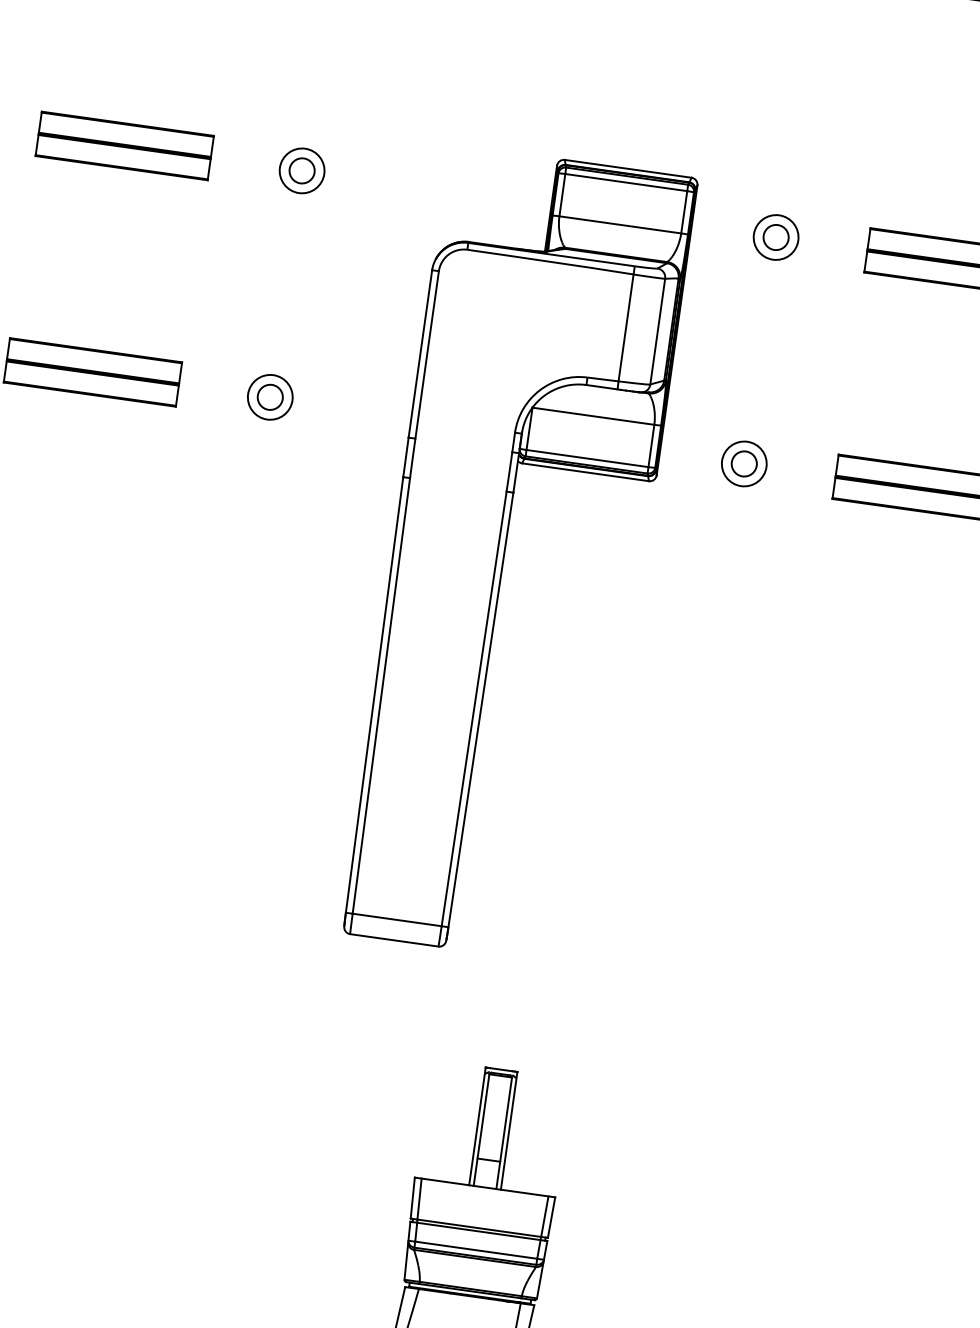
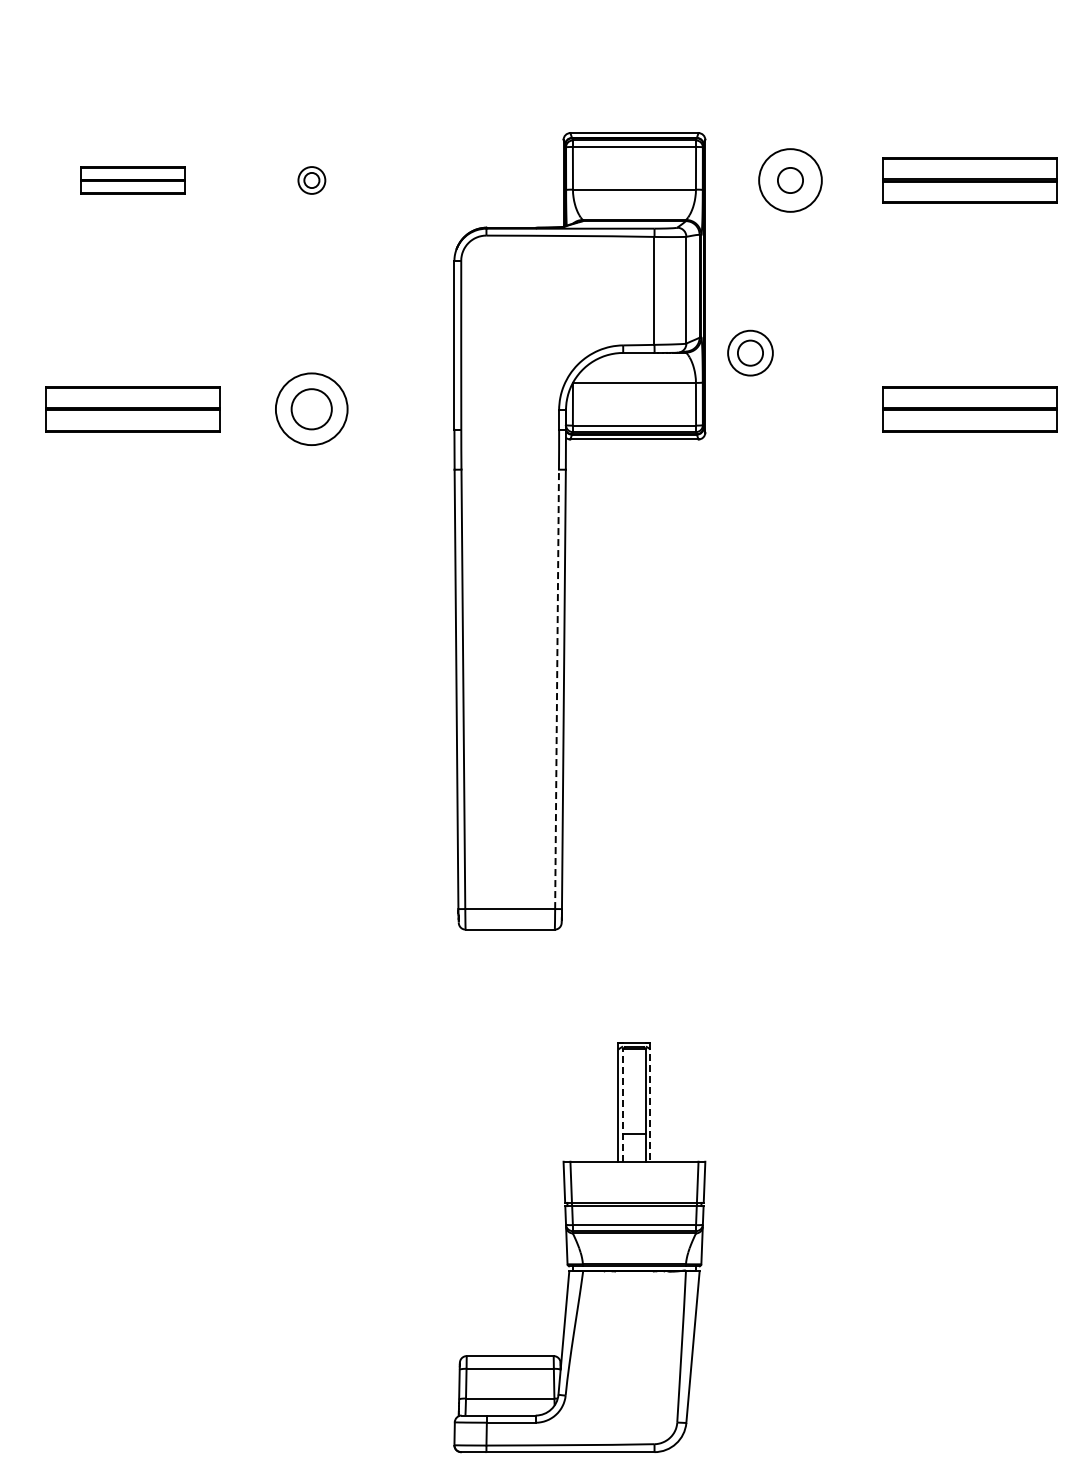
part: (124, 145) -> (132, 180), size x0.6
part: (301, 170) -> (311, 180), size x0.6
circle: (776, 237) -> (790, 180), size x1.4
part: (270, 396) -> (311, 408), size x1.6
part: (744, 463) -> (750, 352), moved
line: (474, 709) -> (557, 689), solid -> dashed
line: (482, 1129) -> (623, 1104), solid -> dashed
line: (509, 1131) -> (650, 1102), solid -> dashed

